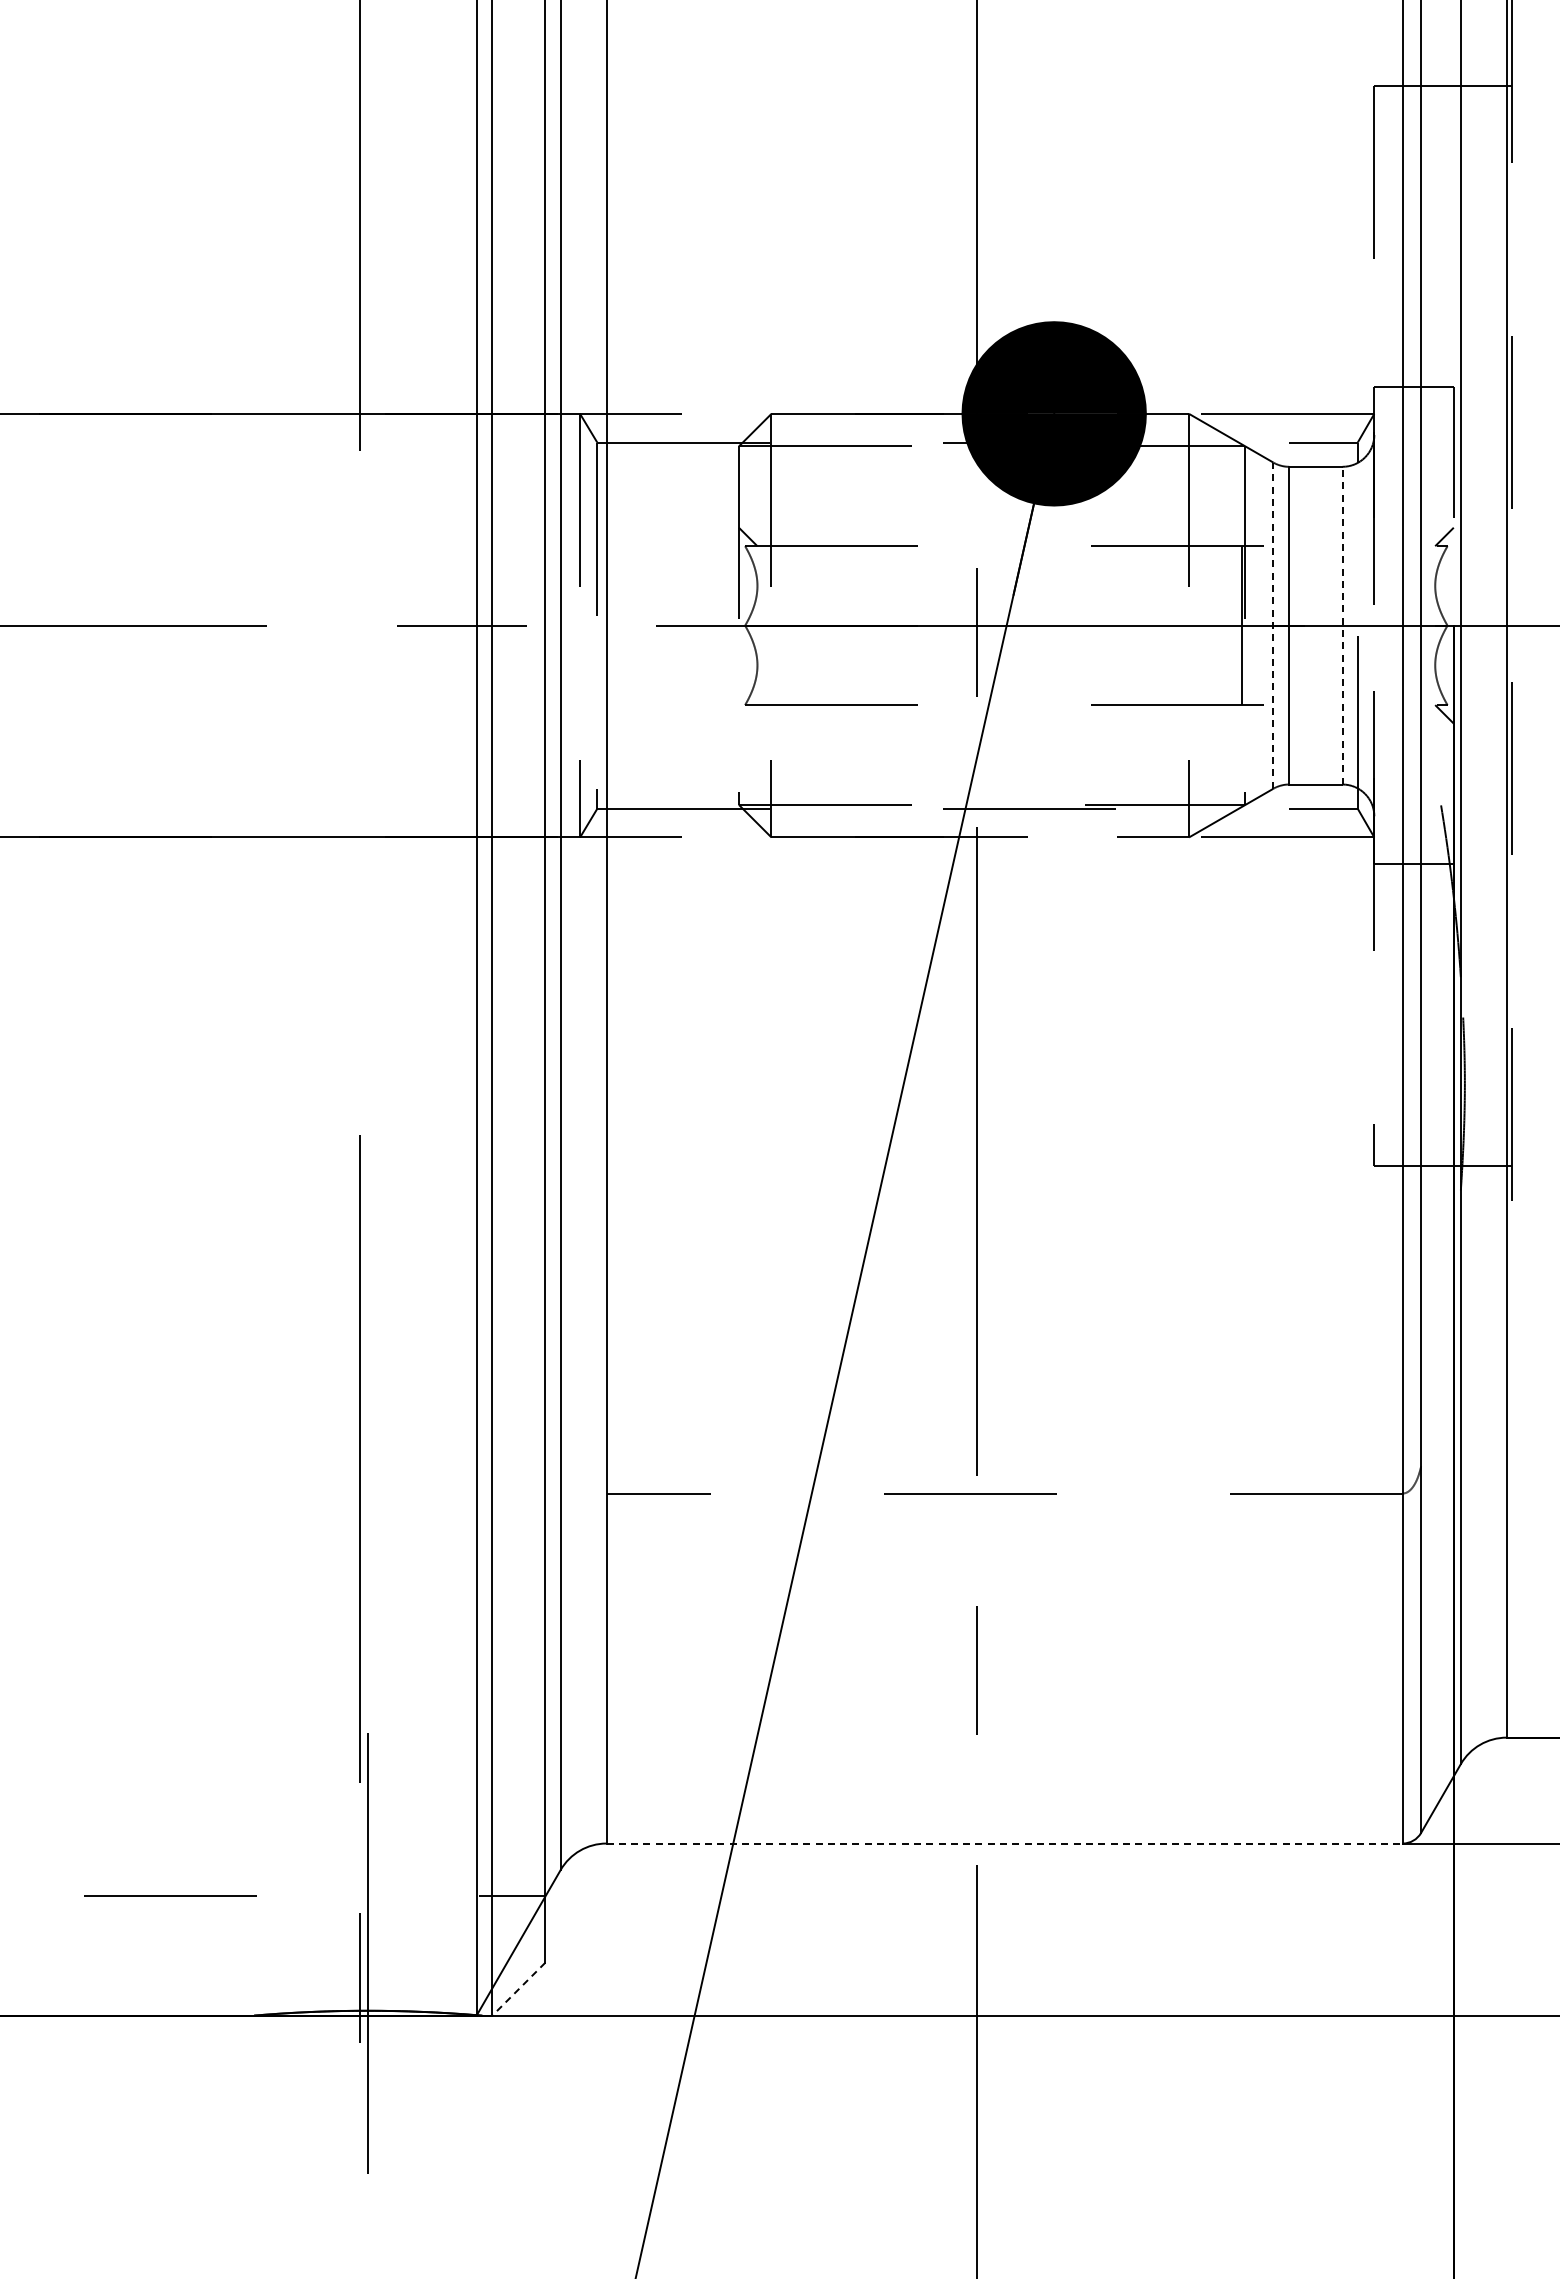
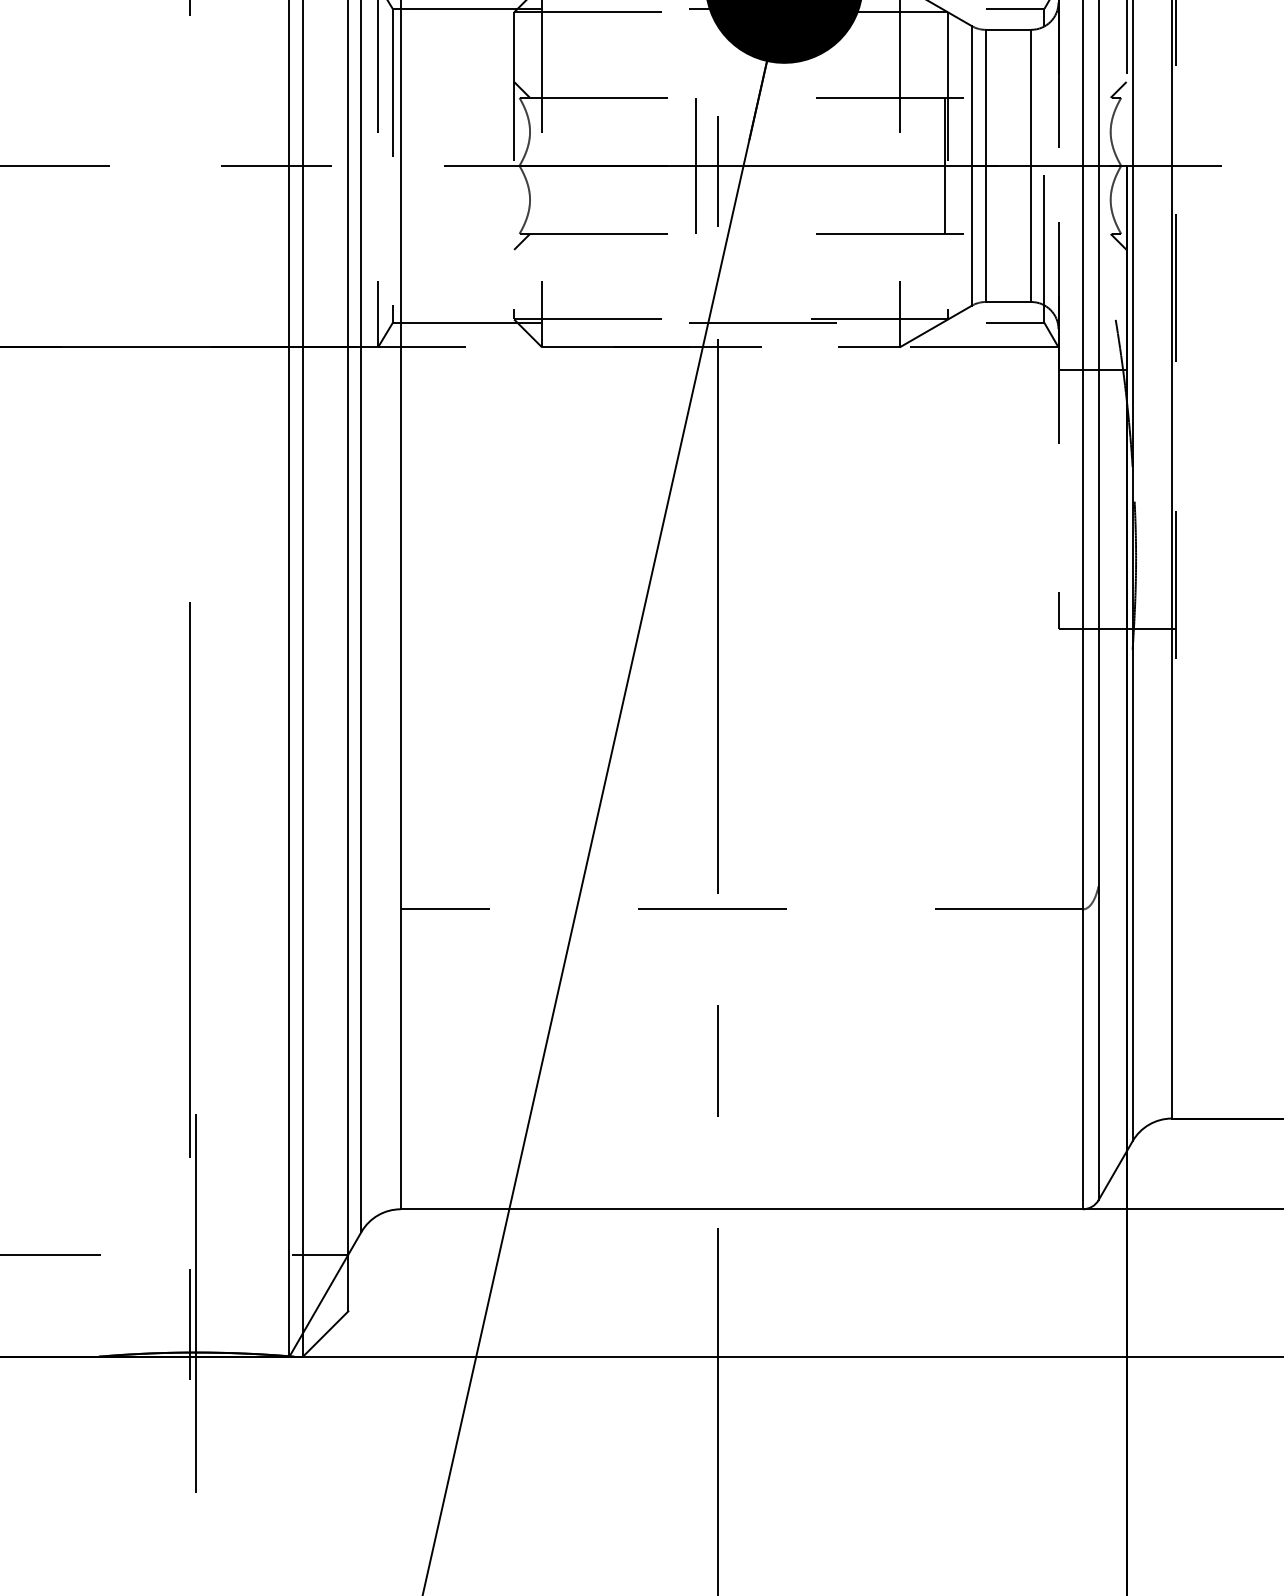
line: (950, 625) -> (695, 165), added
line: (1273, 625) -> (972, 165), dashed -> solid
line: (1342, 625) -> (1031, 165), dashed -> solid
line: (747, 714) -> (521, 242), added
line: (1005, 1843) -> (742, 1209), dashed -> solid
line: (518, 1989) -> (325, 1334), dashed -> solid

